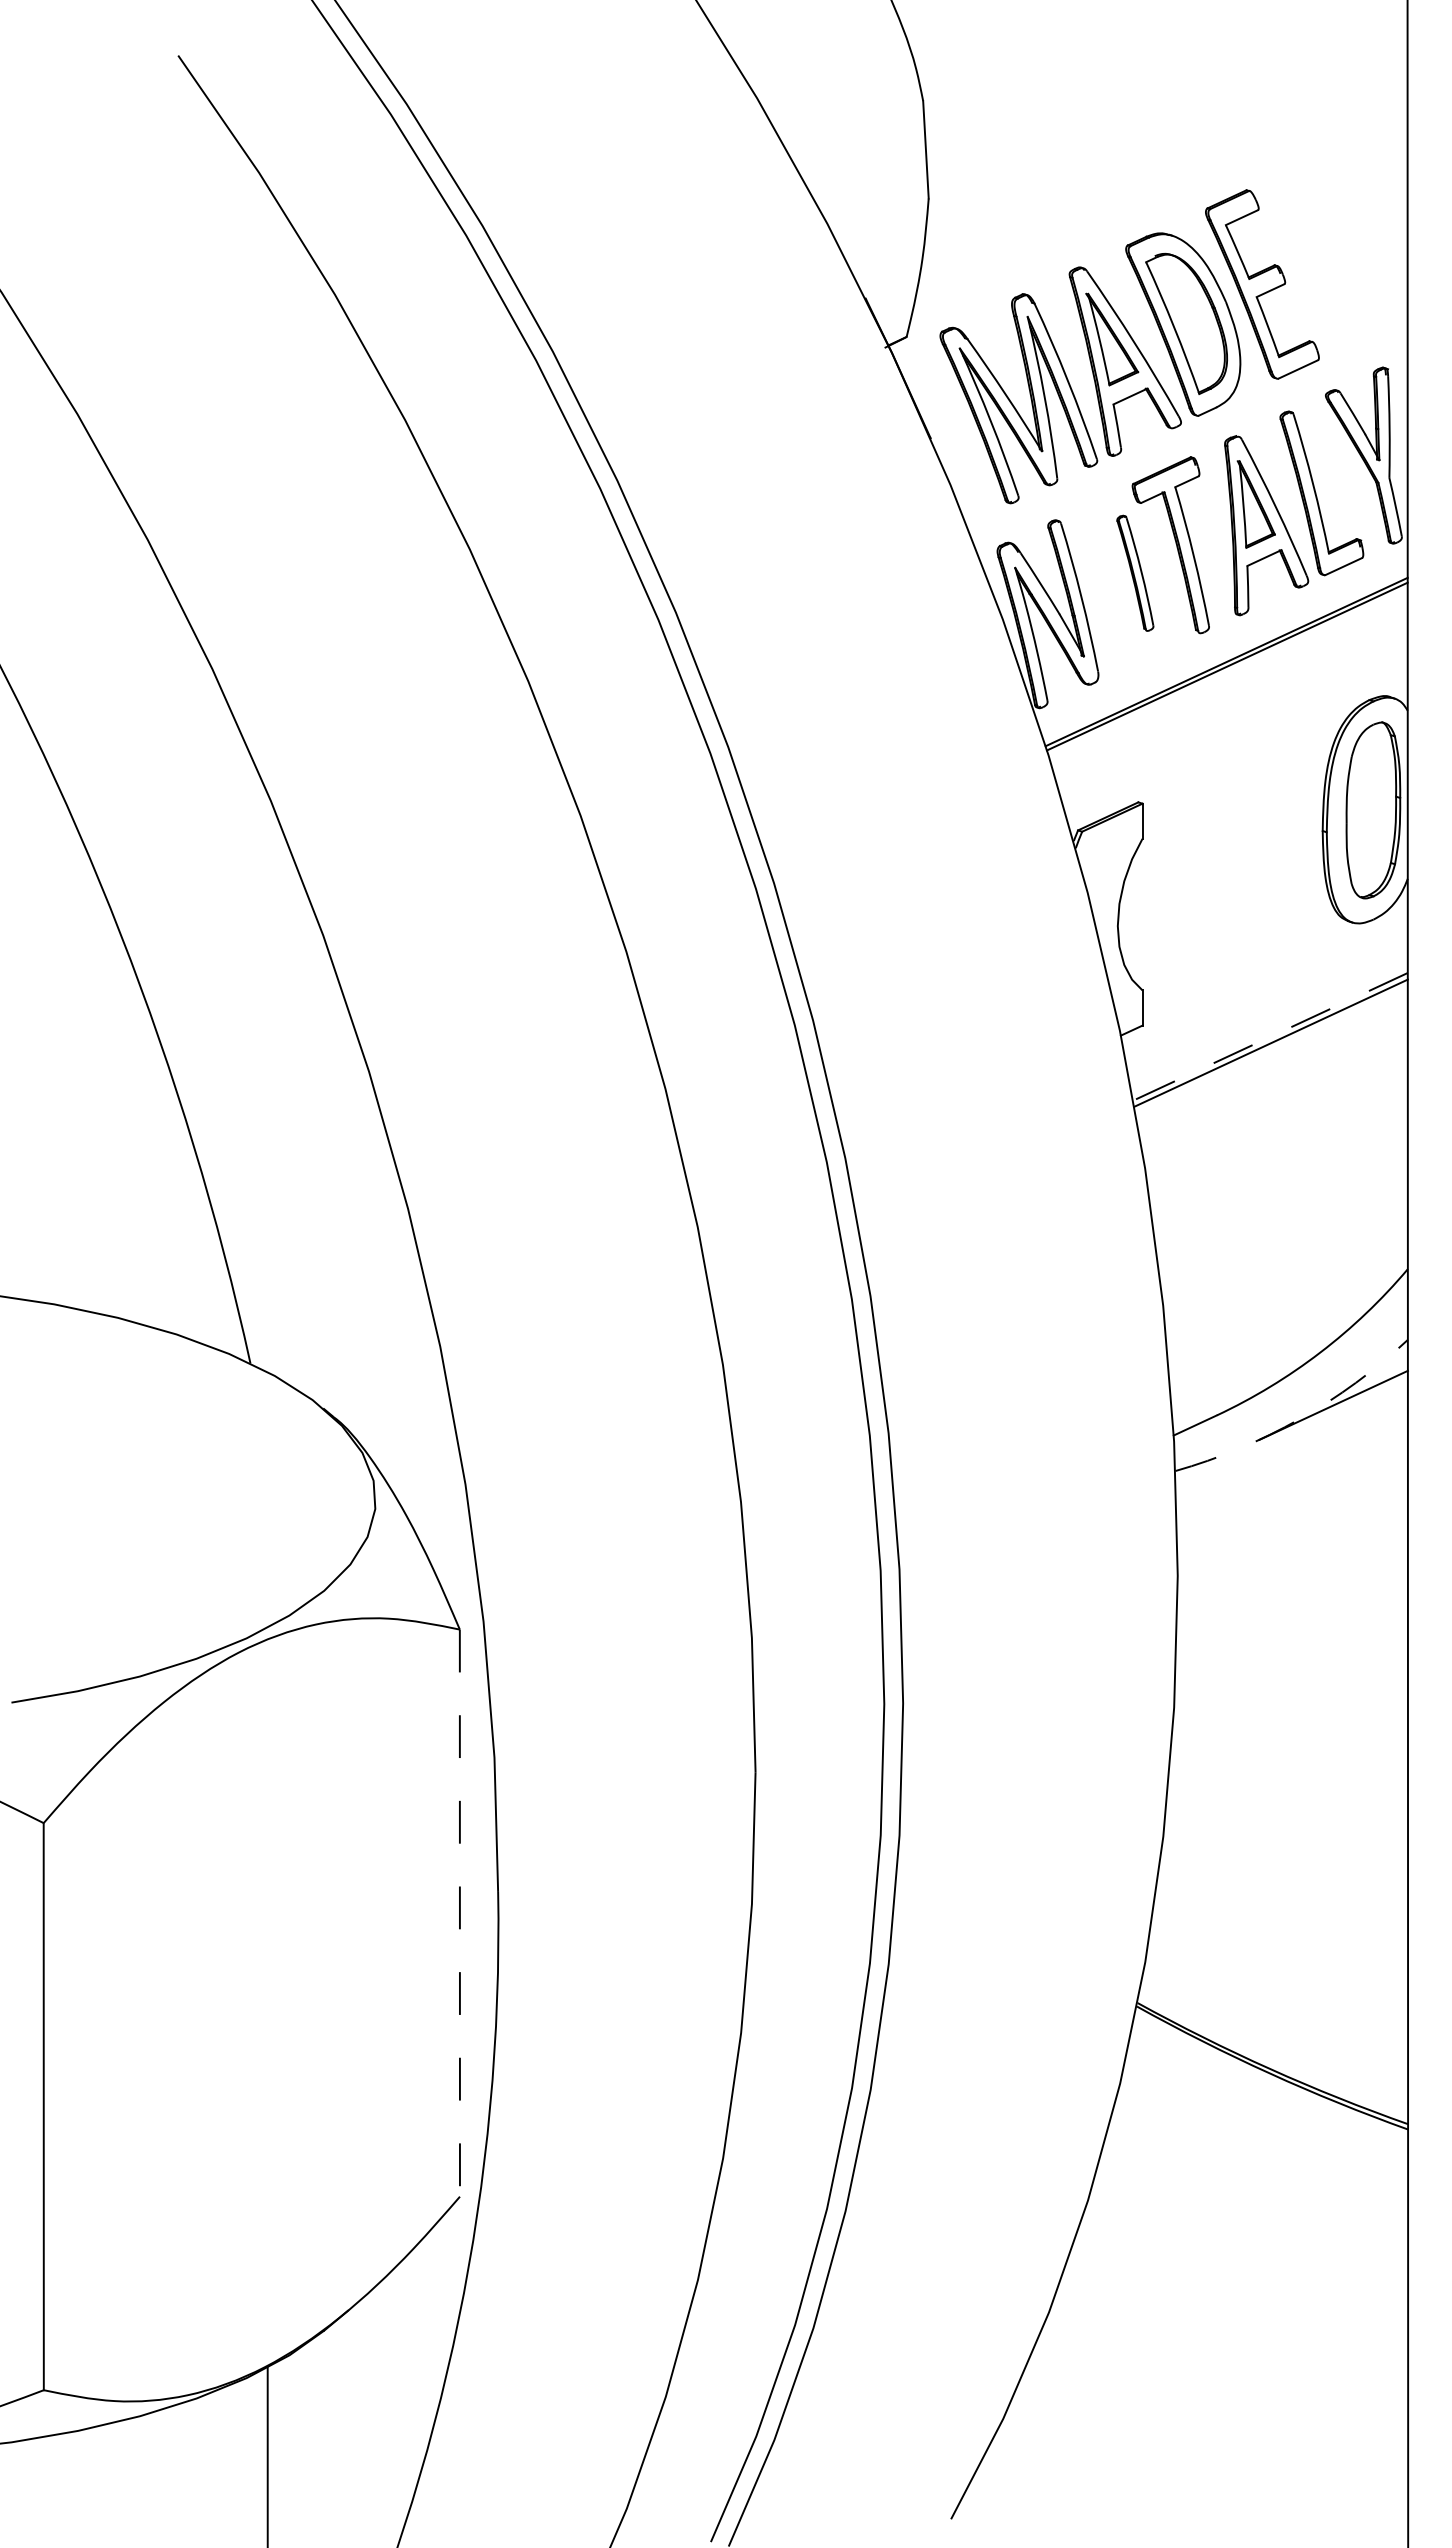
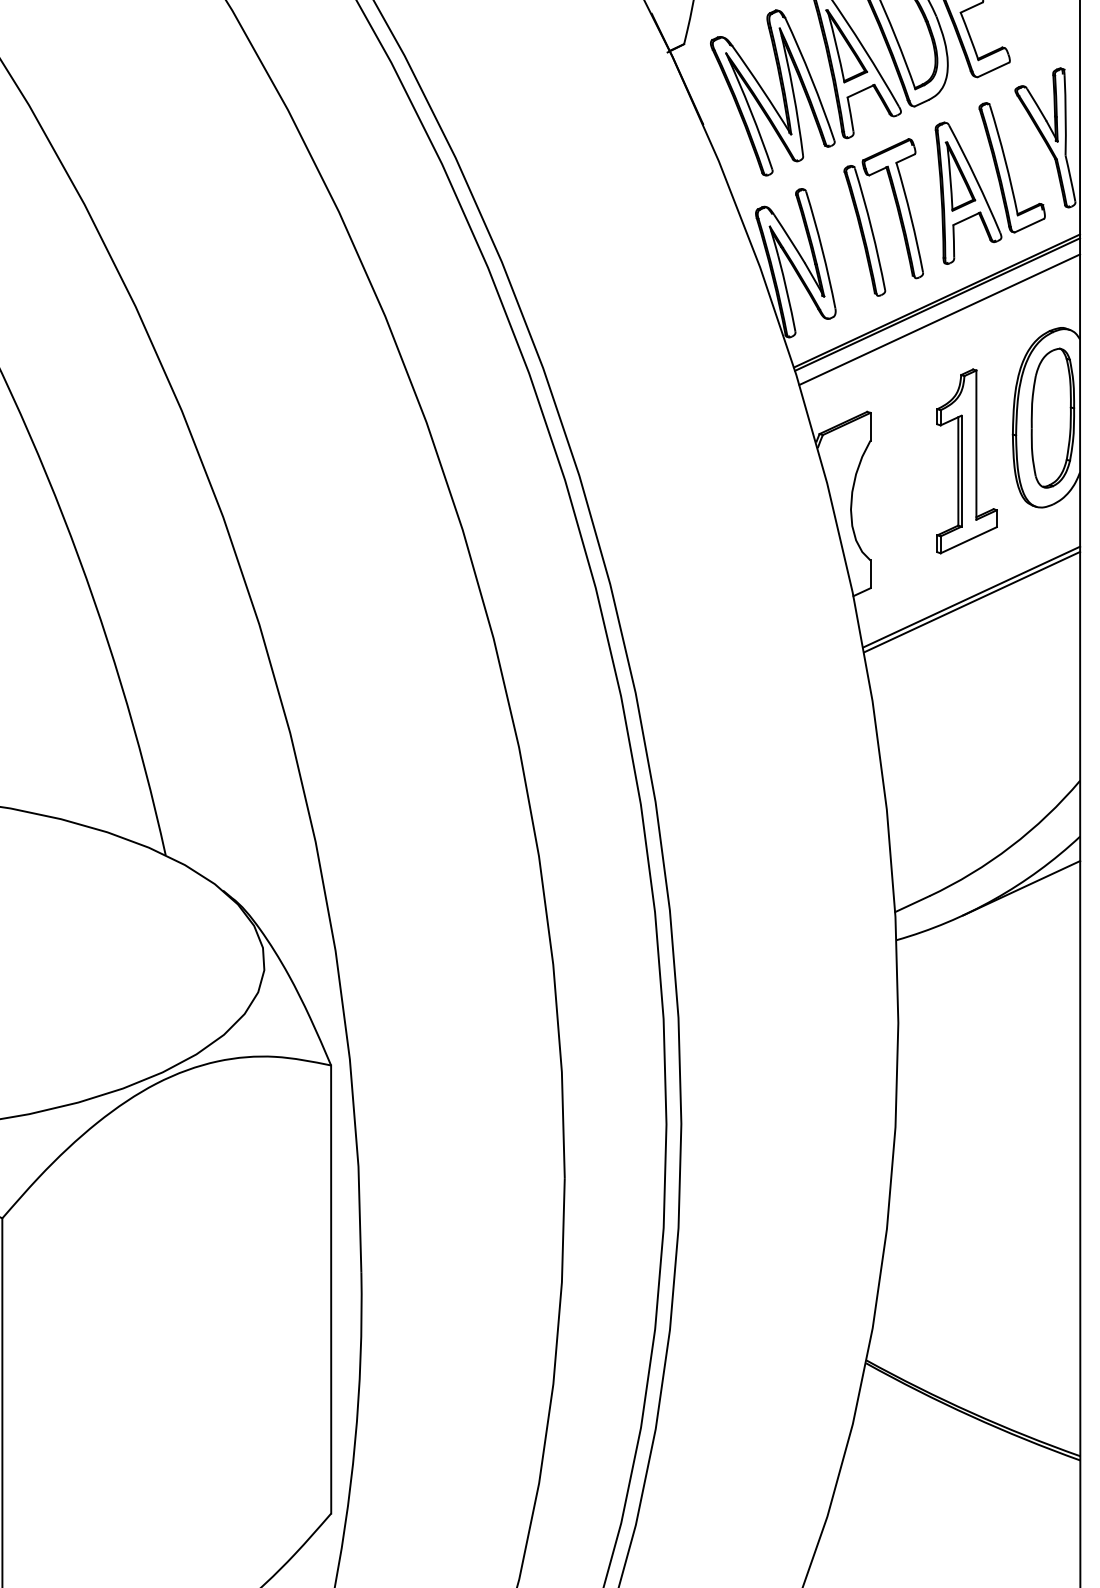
part: (1135, 573) -> (864, 231), size x1.43
line: (1229, 685) -> (939, 319), added
part: (1264, 864) -> (966, 460), added
line: (1270, 1036) -> (971, 596), dashed -> solid
arc: (1299, 1419) -> (994, 899), dashed -> solid
line: (459, 1913) -> (330, 1289), dashed -> solid

